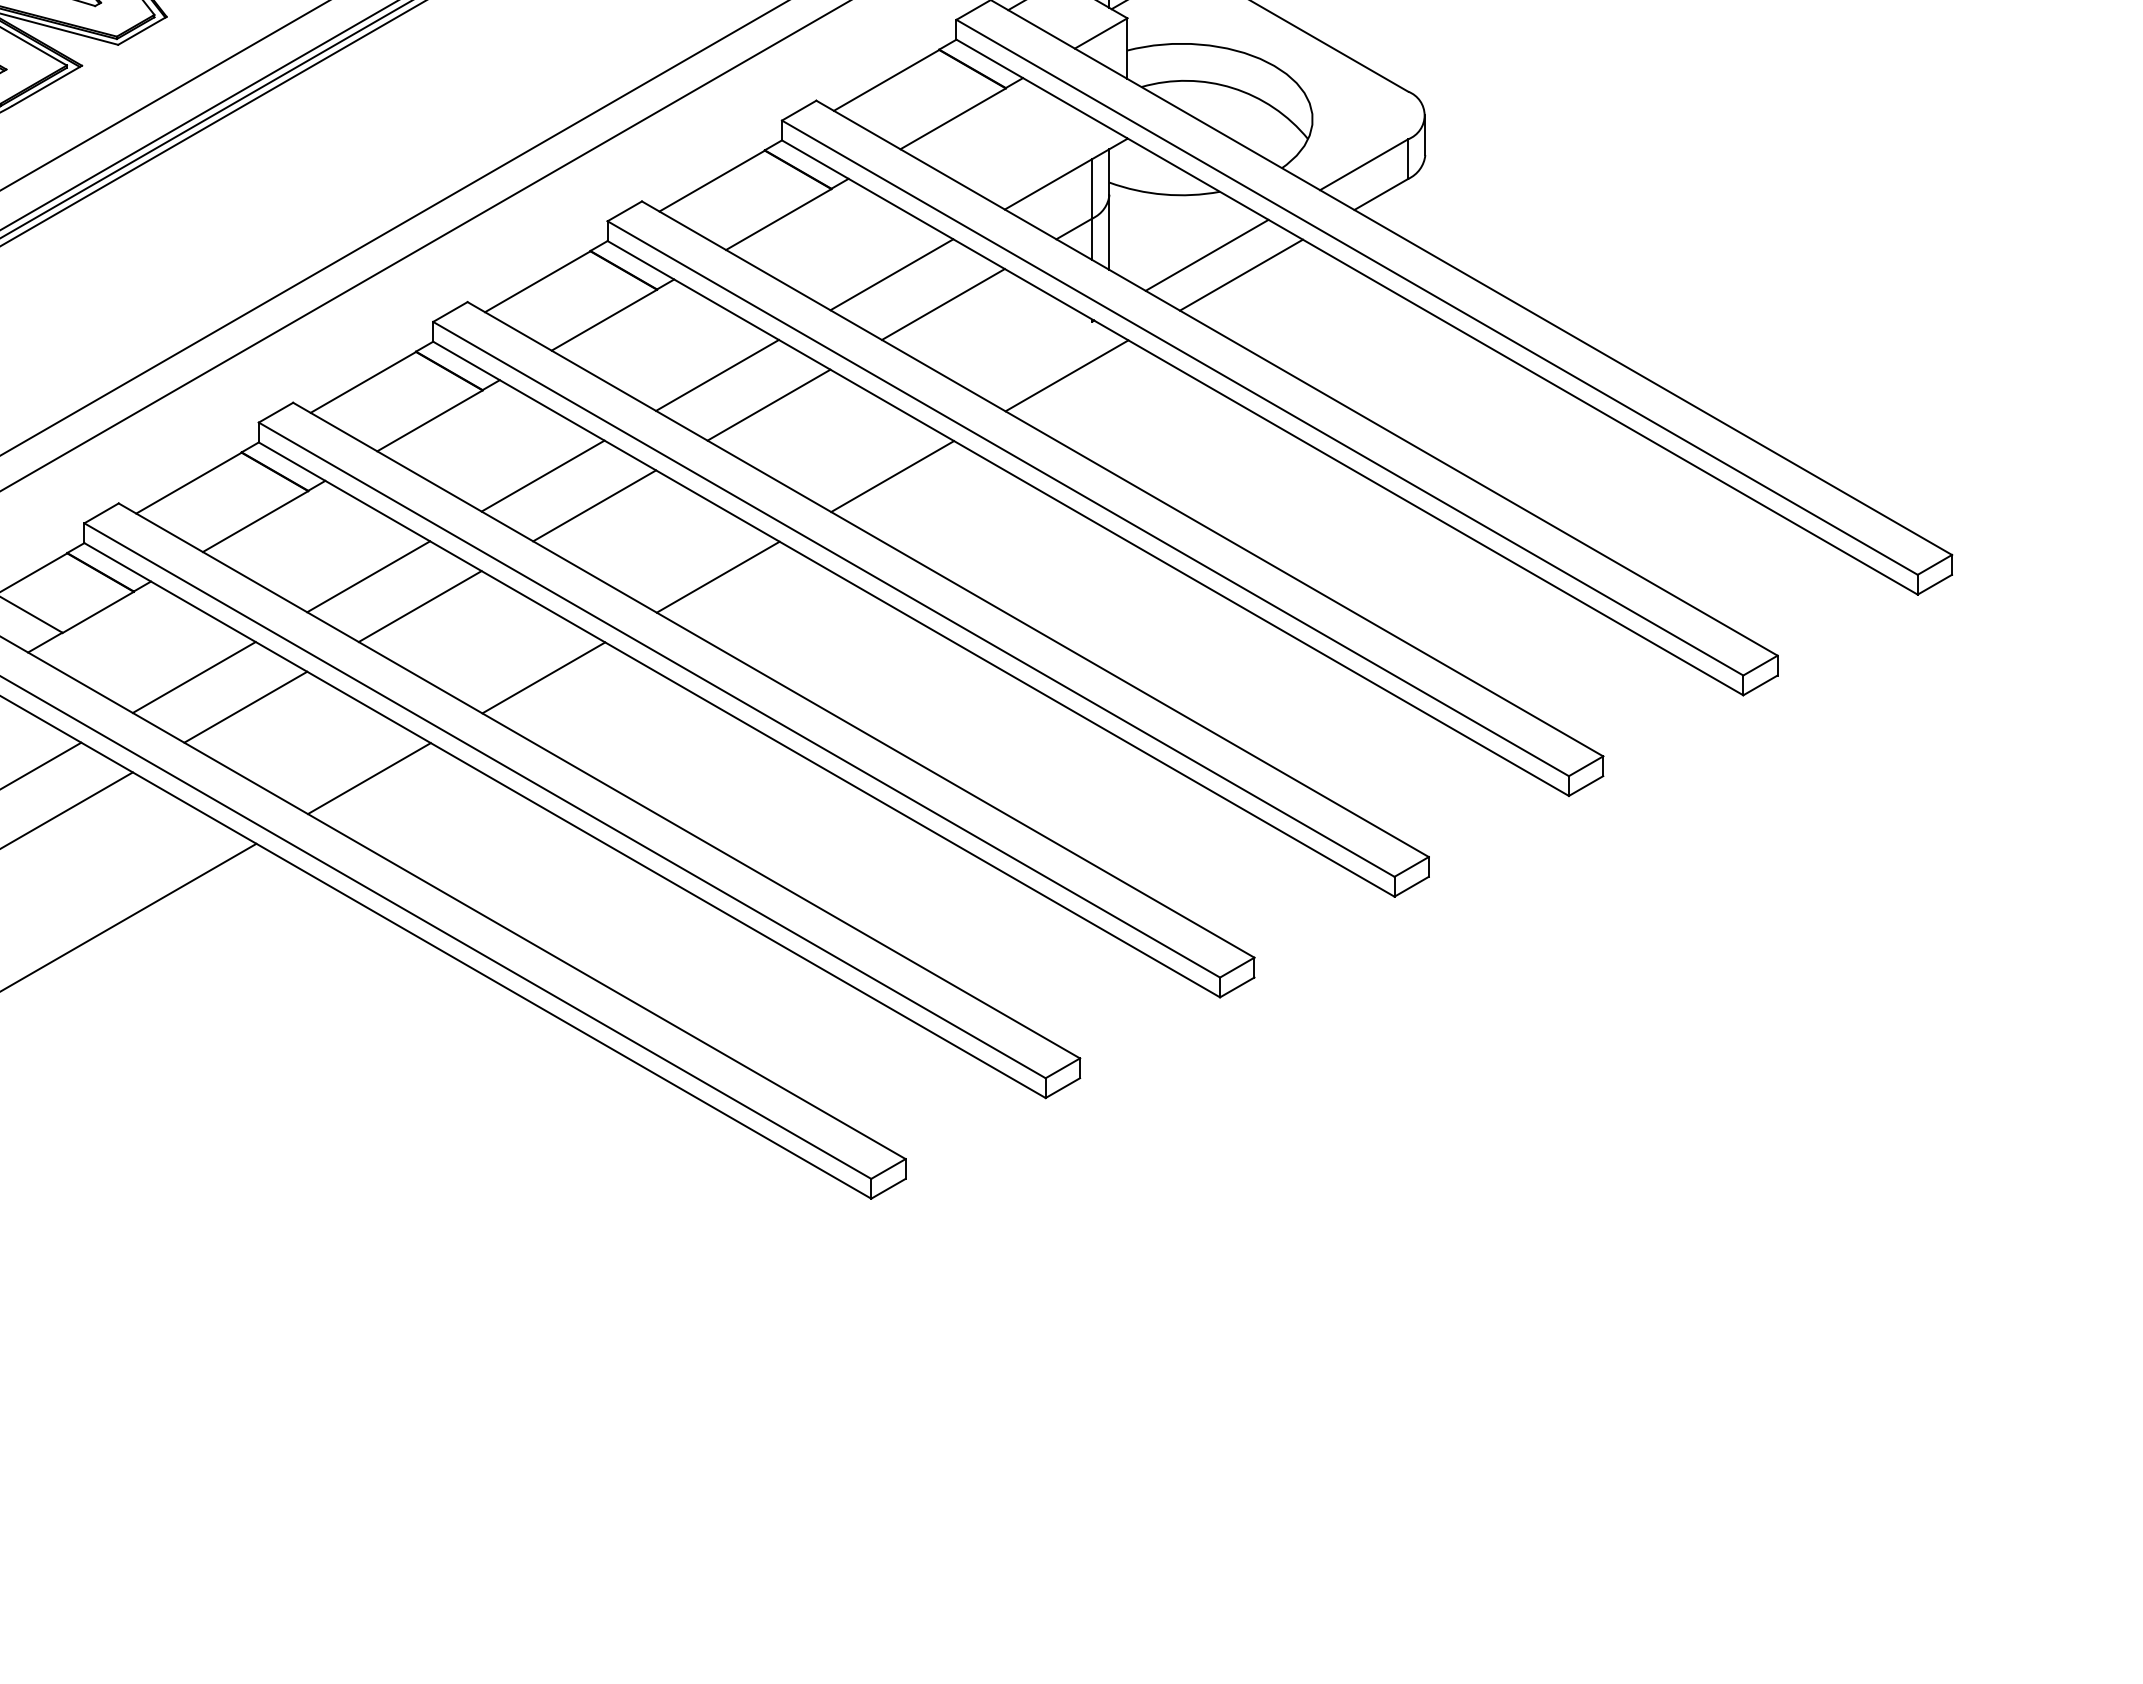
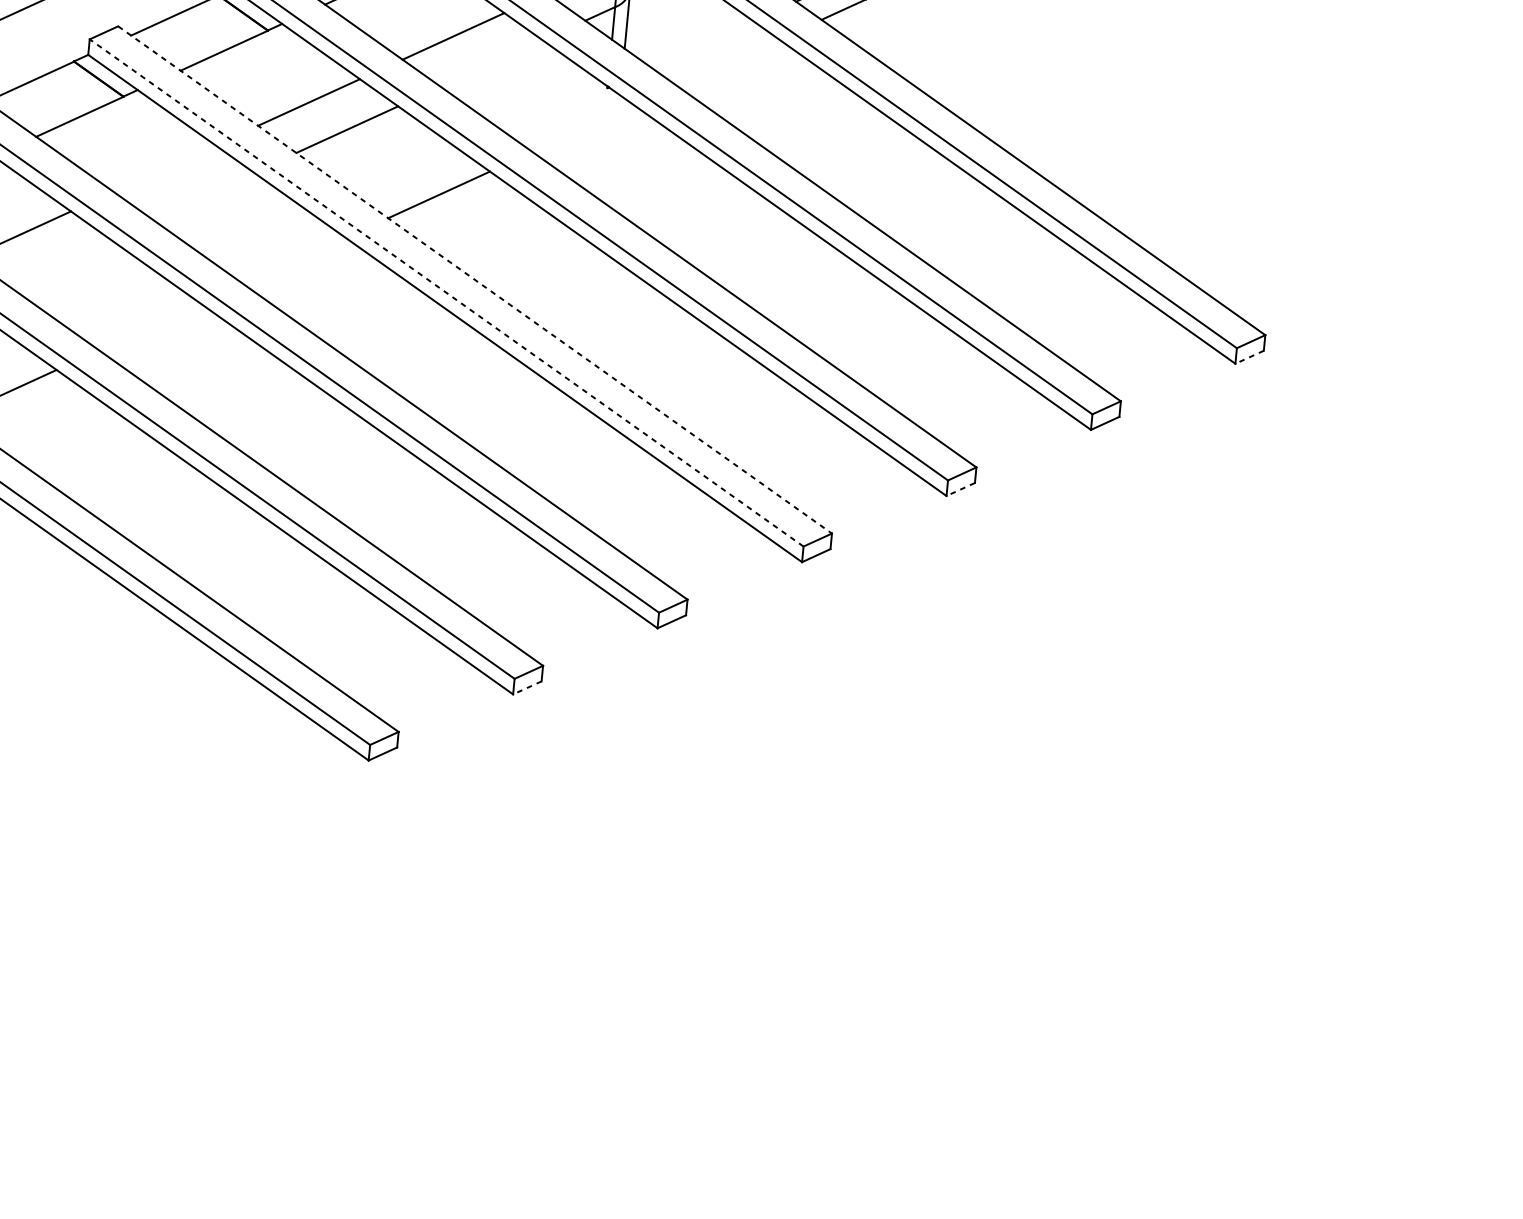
line: (1206, 254) -> (702, 43), removed
line: (1241, 274) -> (728, 62), removed
line: (942, 304) -> (491, 63), removed
line: (1066, 375) -> (583, 128), removed
line: (542, 475) -> (164, 168), removed
line: (594, 505) -> (202, 195), removed
line: (717, 576) -> (294, 260), removed
line: (948, 579) -> (475, 279), solid -> dashed
line: (1934, 584) -> (1249, 357), solid -> dashed
line: (913, 599) -> (446, 293), solid -> dashed
line: (419, 606) -> (57, 261), removed
line: (543, 677) -> (149, 326), removed
line: (1586, 786) -> (961, 489), solid -> dashed
line: (1062, 1088) -> (527, 688), solid -> dashed

